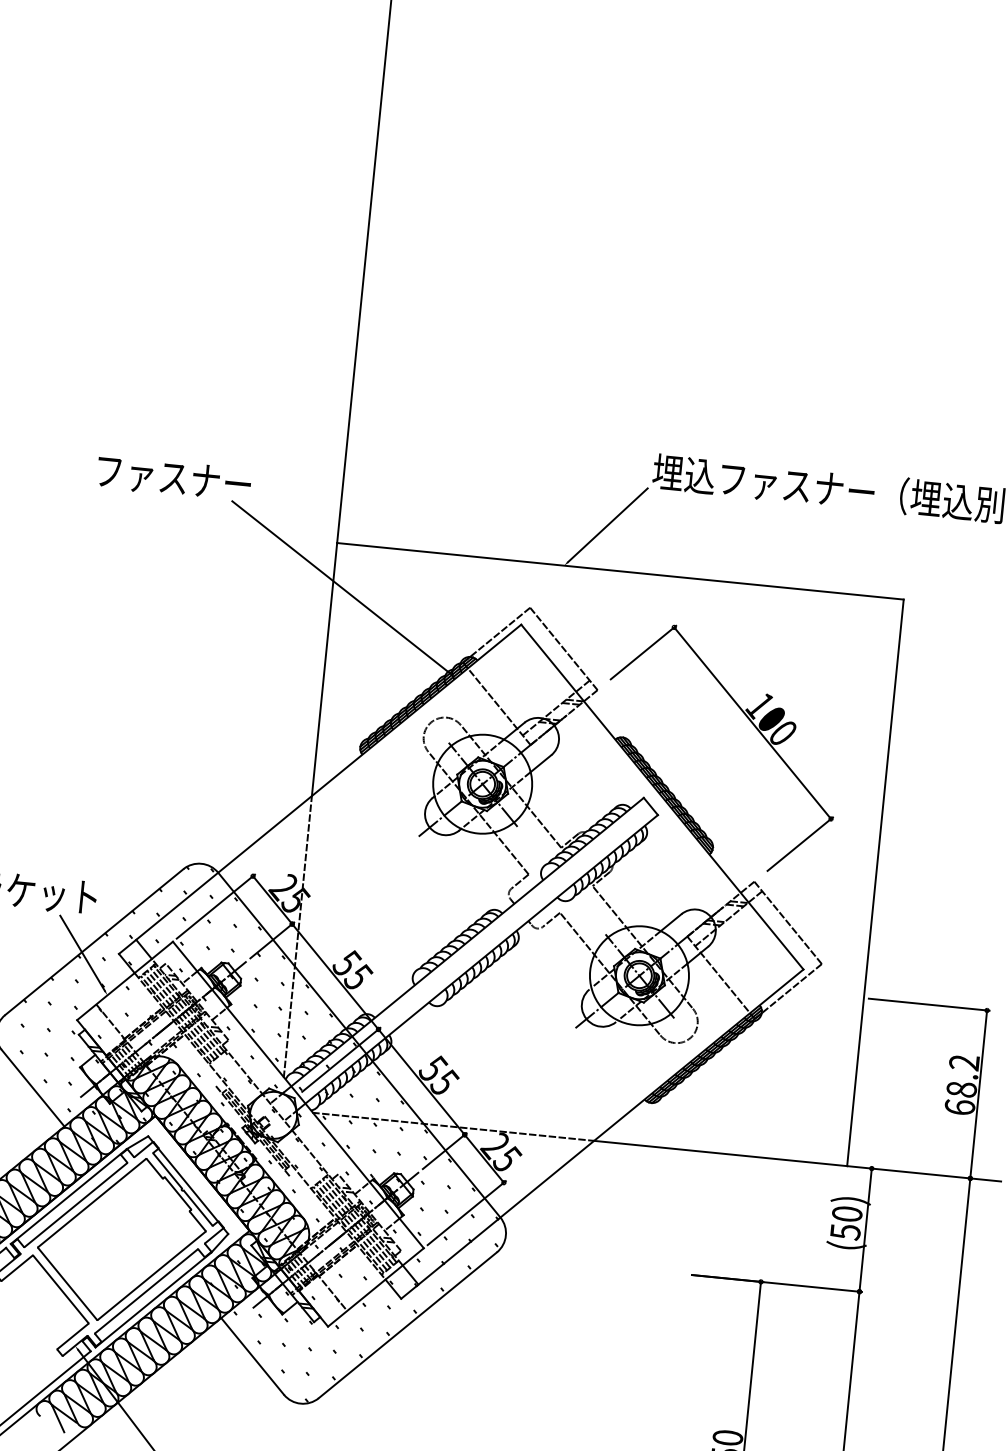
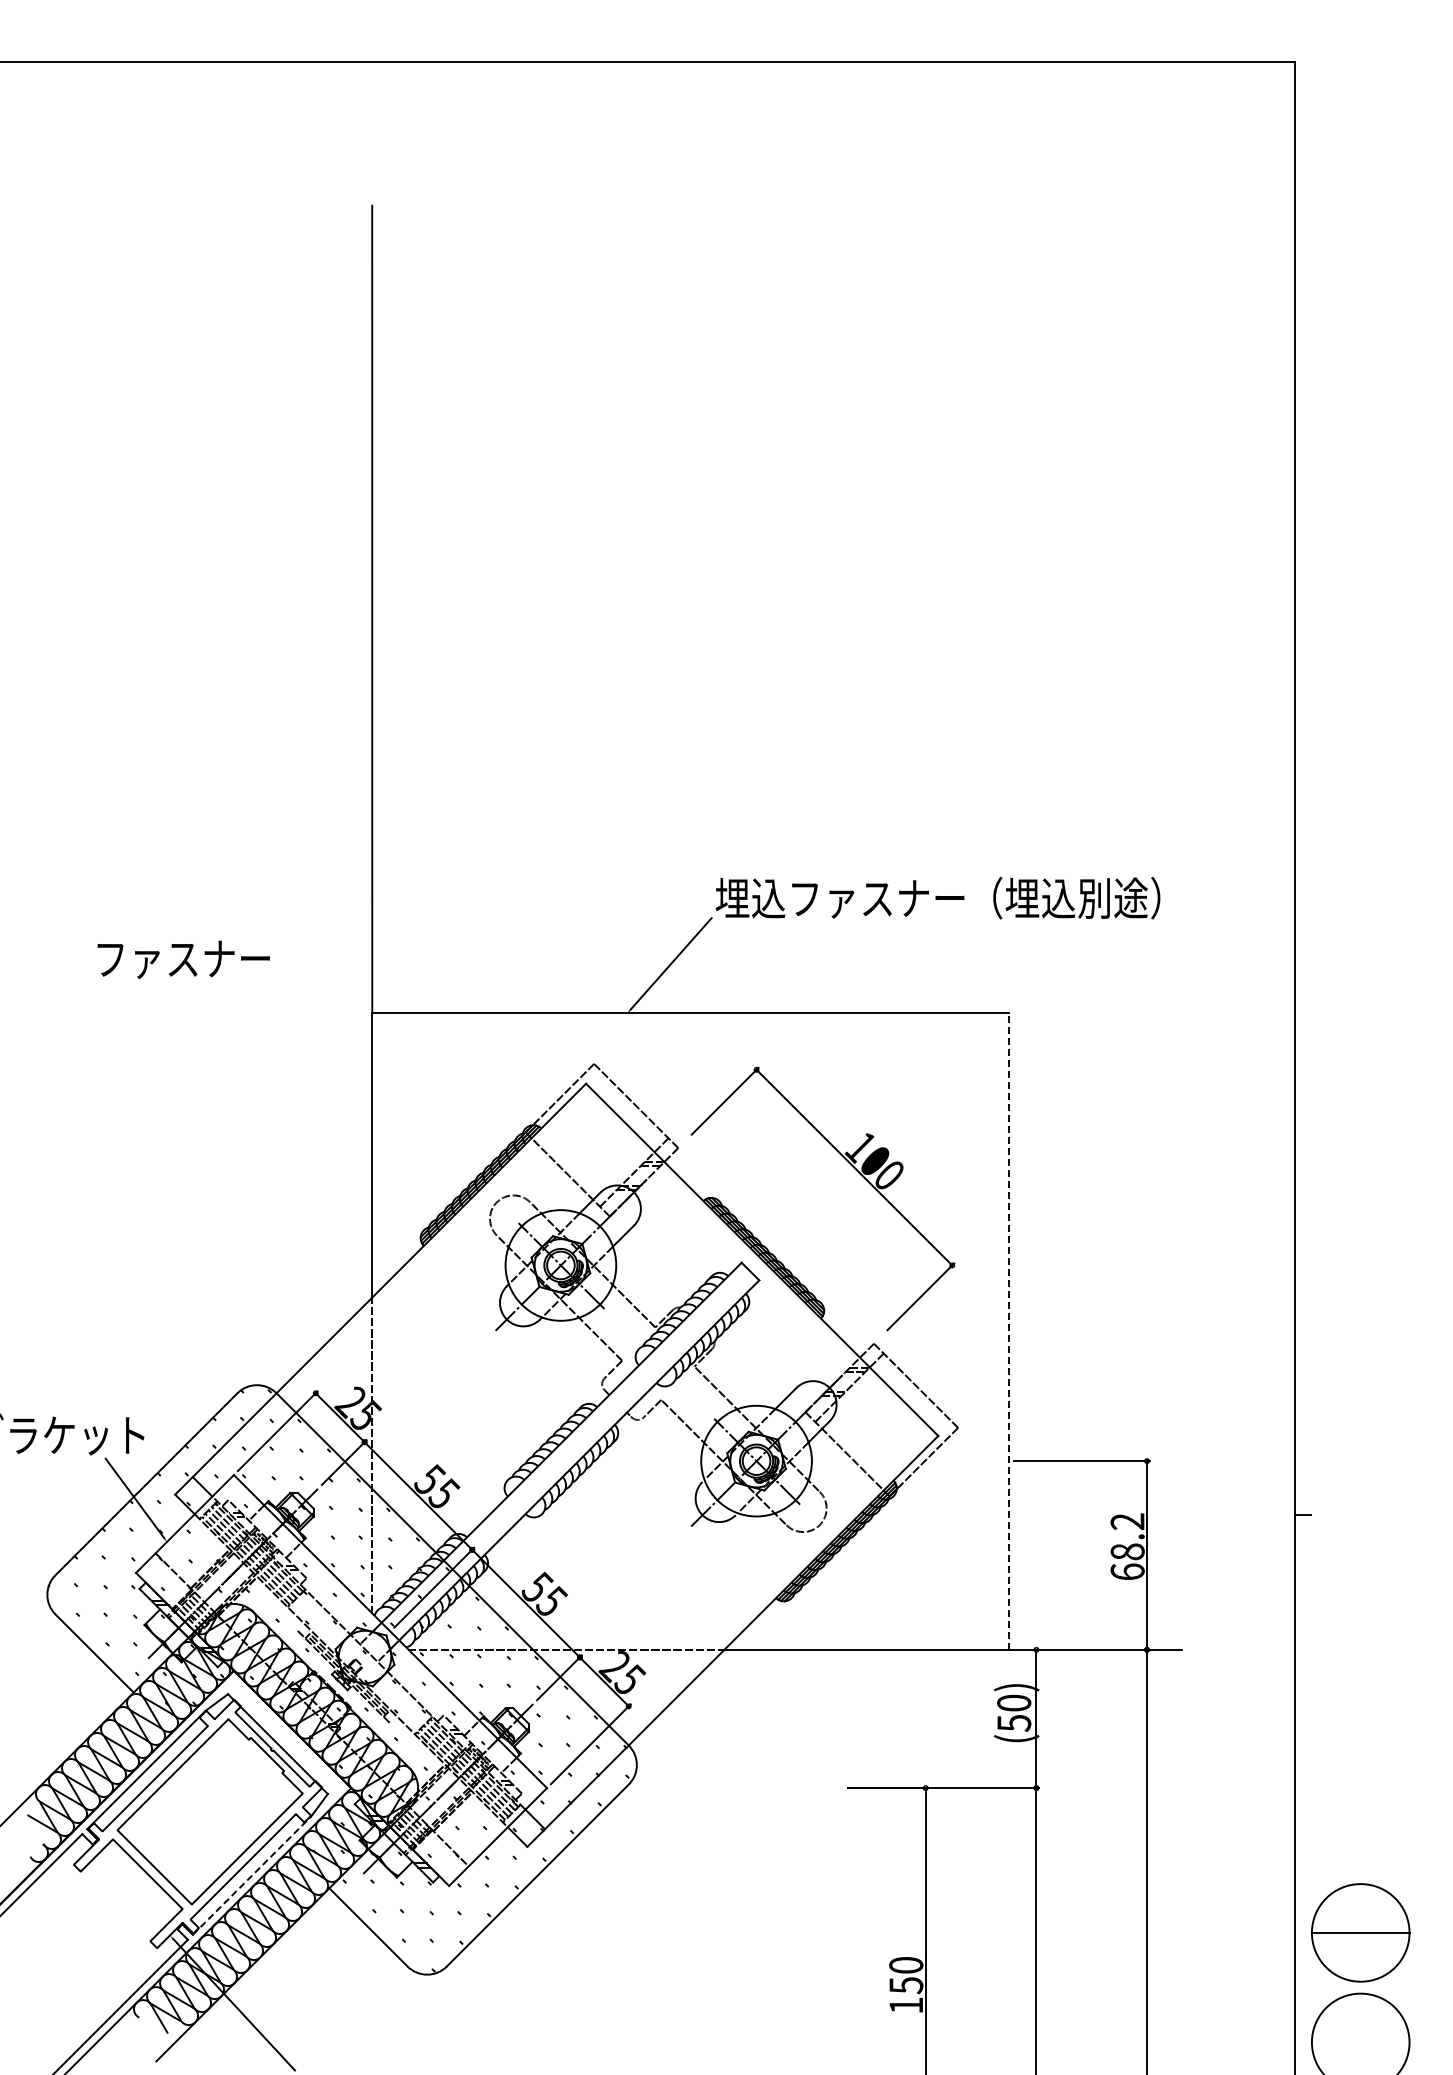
line: (341, 587) -> (382, 1062), removed
line: (875, 882) -> (1008, 1331), solid -> dashed
line: (153, 1299) -> (252, 1875), solid -> dashed

